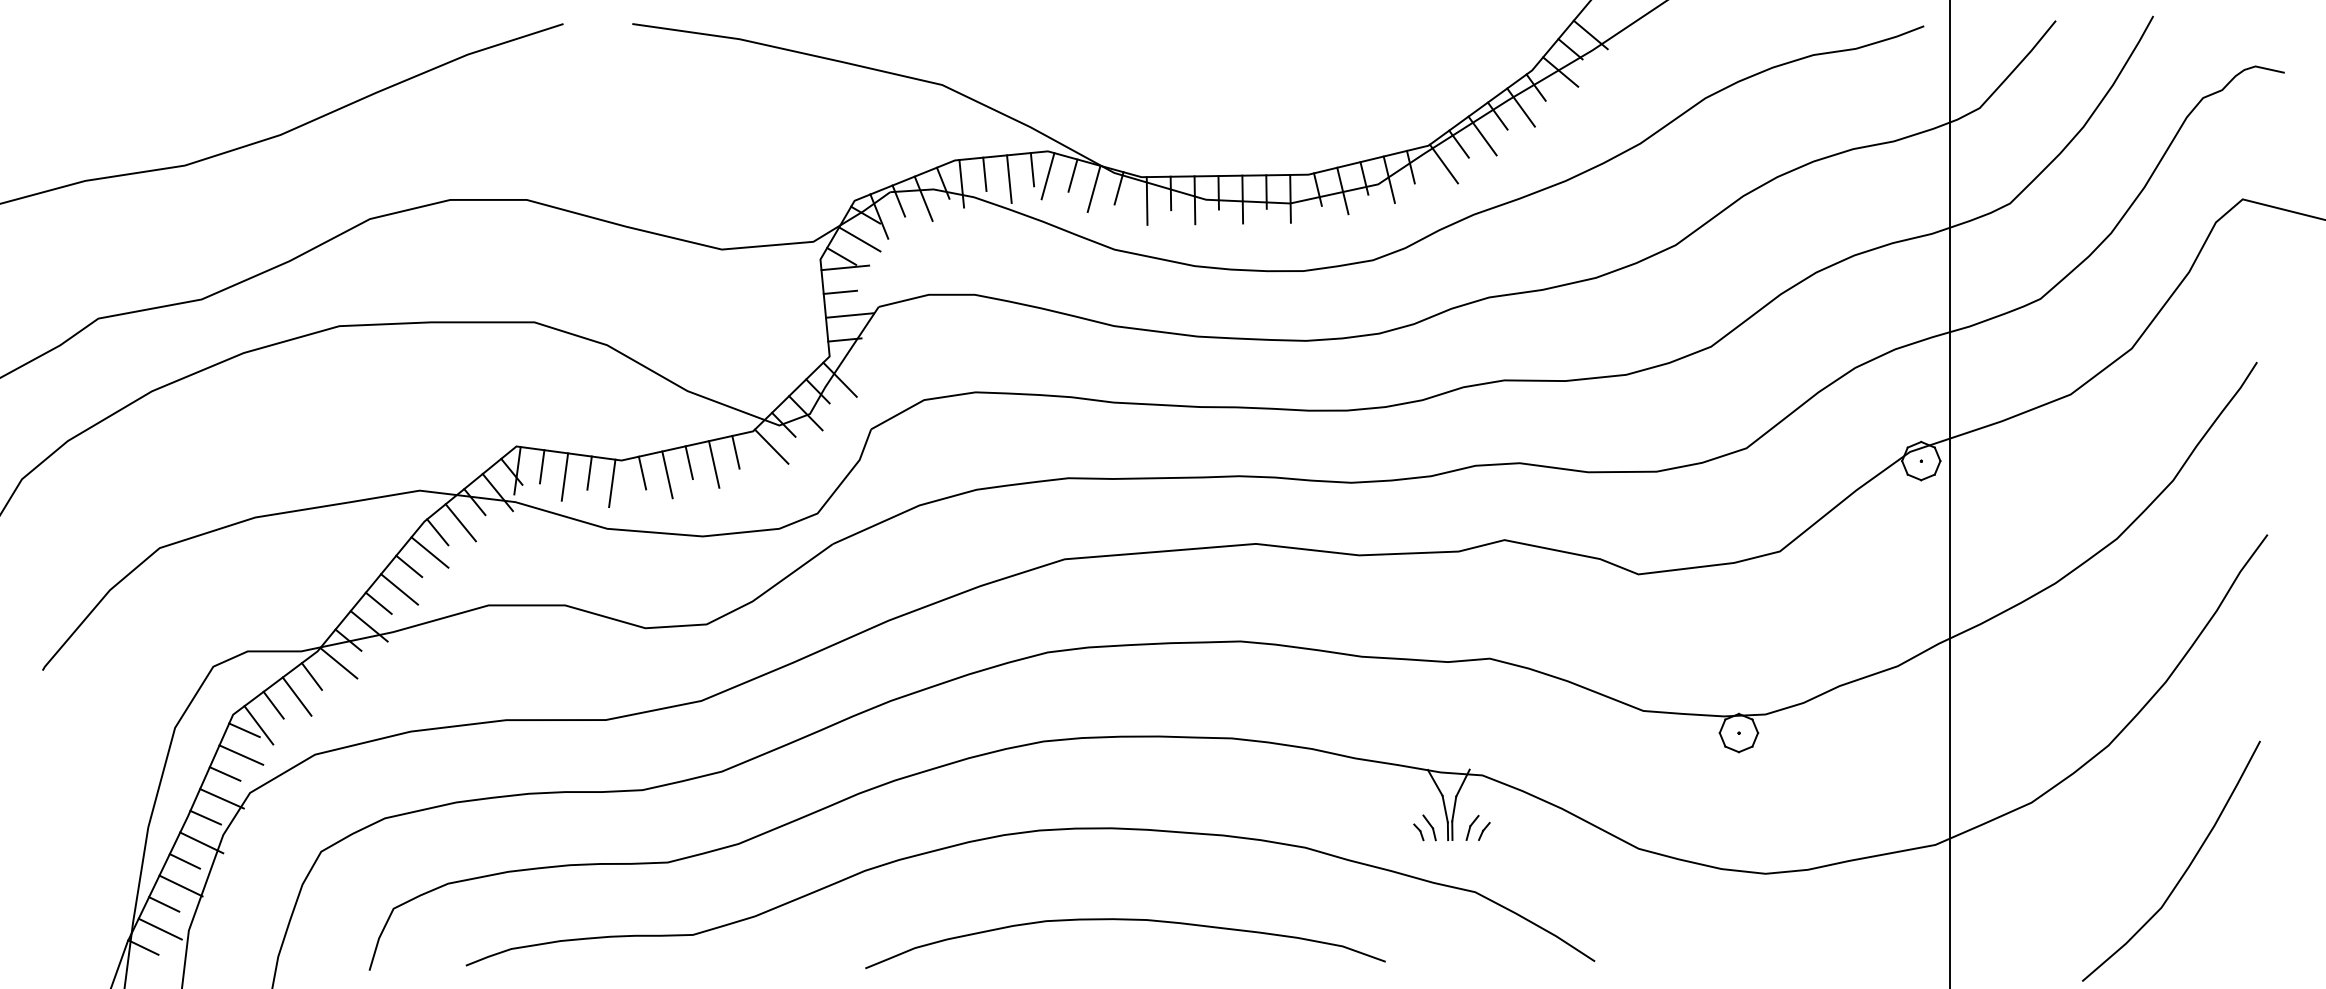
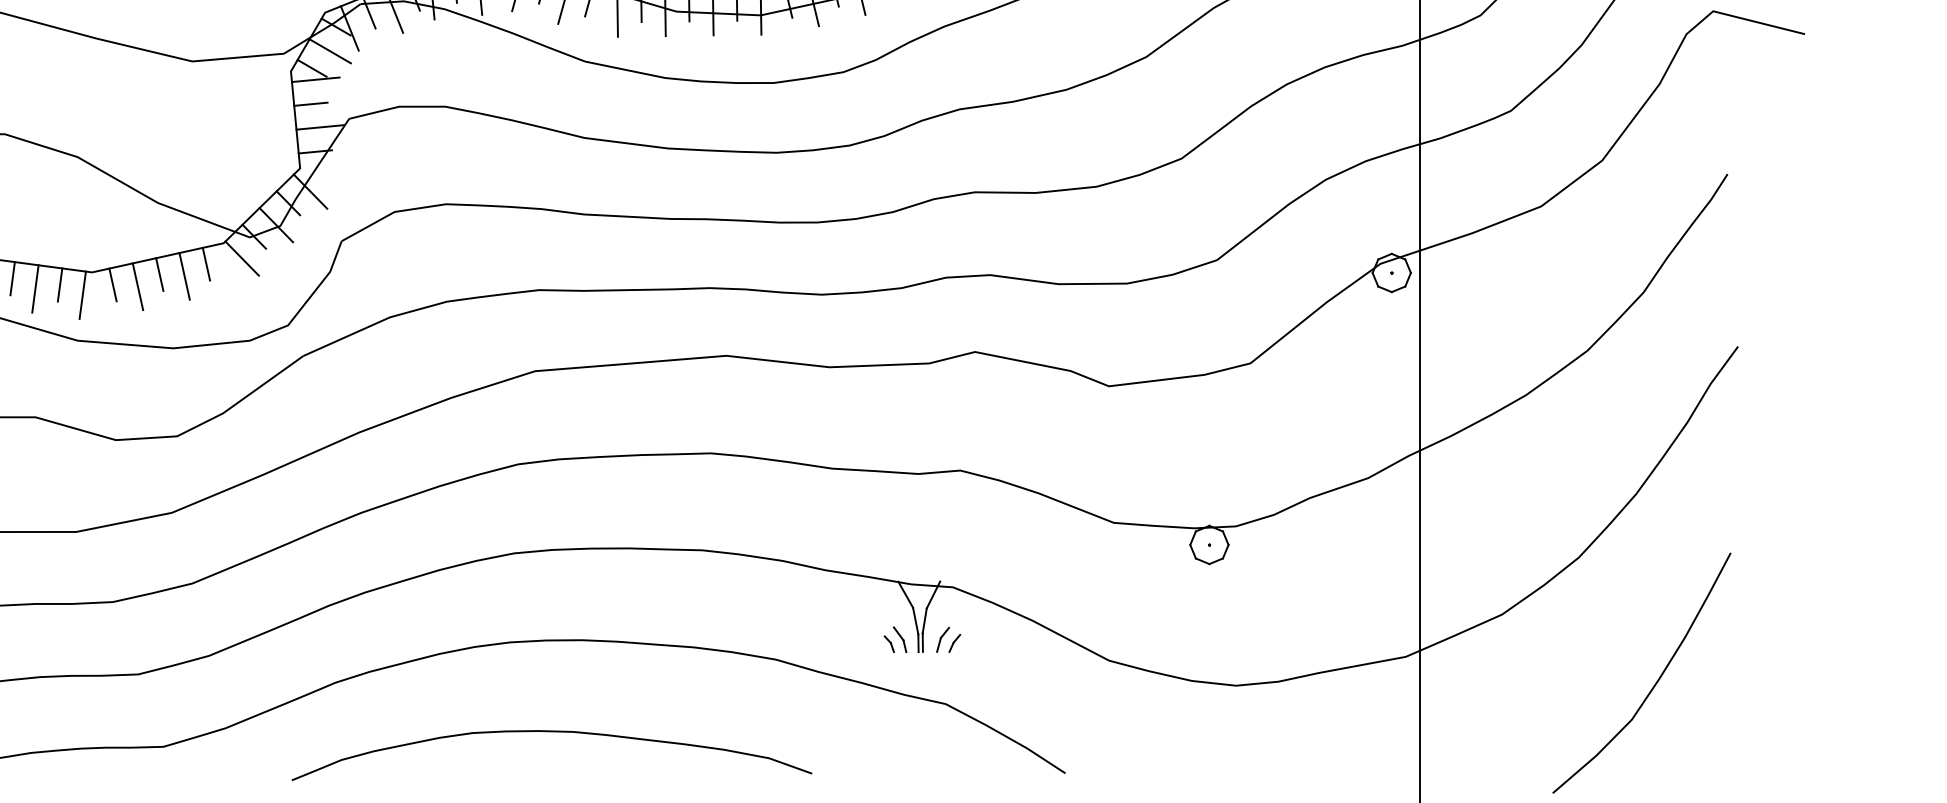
curve: (1125, 920) -> (551, 732), moved

